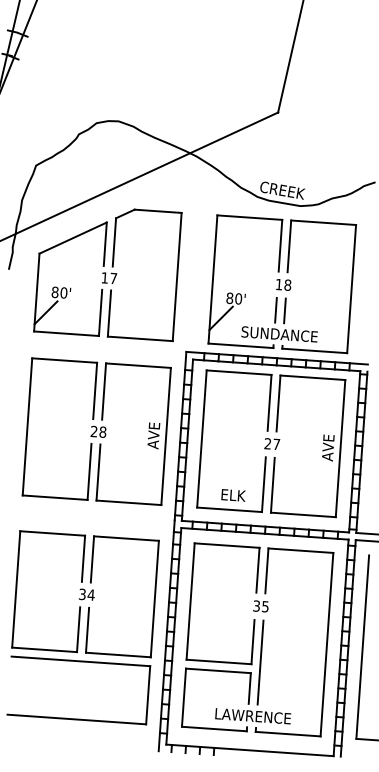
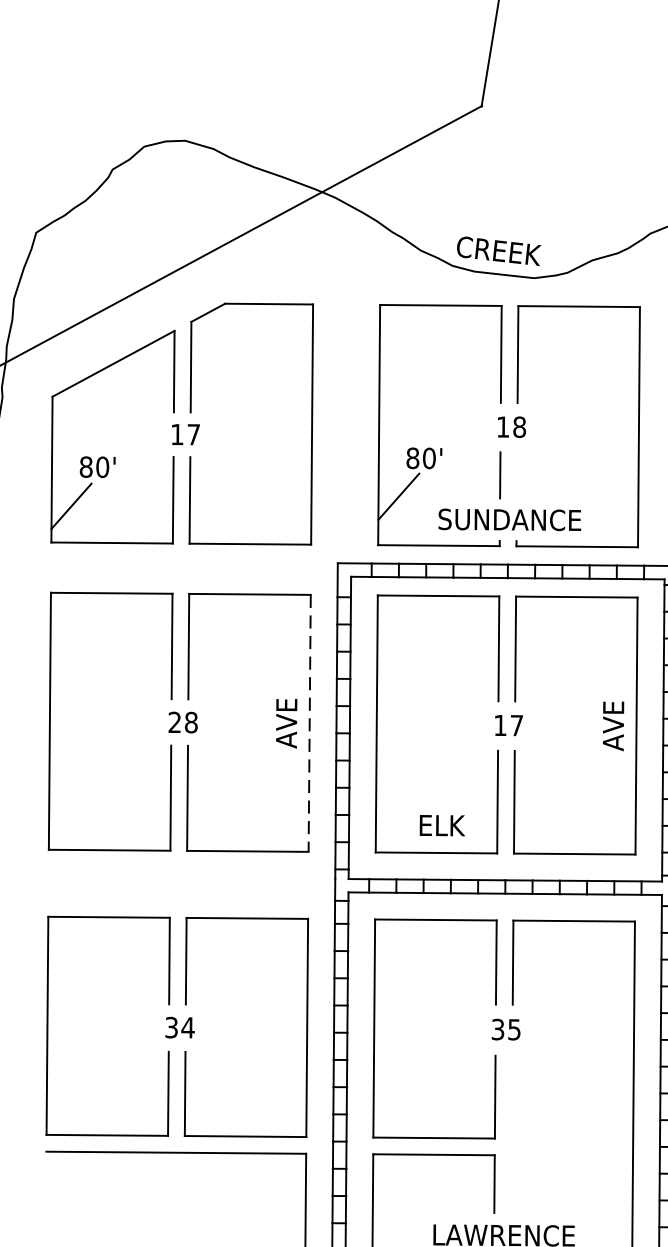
line: (284, 310) -> (516, 474), removed
line: (166, 436) -> (310, 723), solid -> dashed
text: (267, 443) -> (499, 724), 27 -> 17
line: (260, 662) -> (511, 1134), removed

